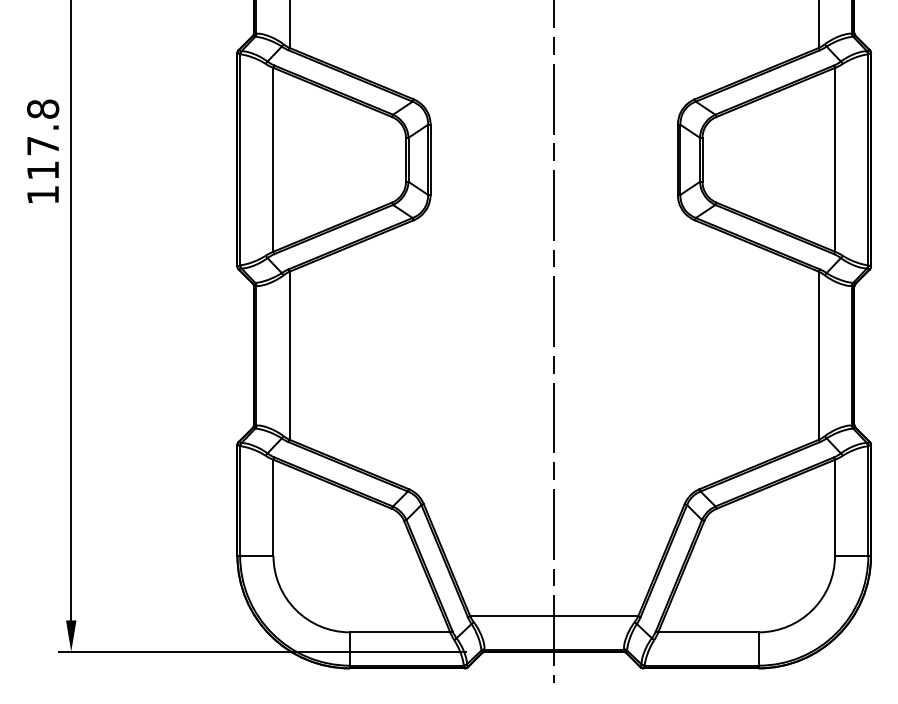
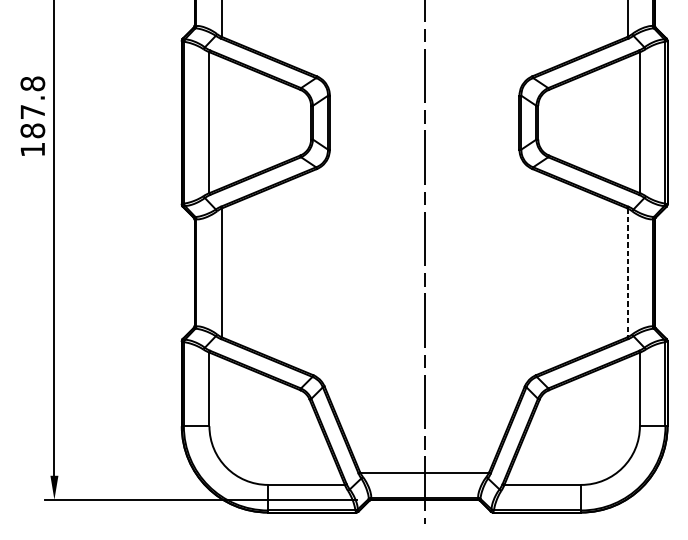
text: (43, 170) -> (33, 130), 117.8 -> 187.8
line: (818, 356) -> (627, 273), solid -> dashed

